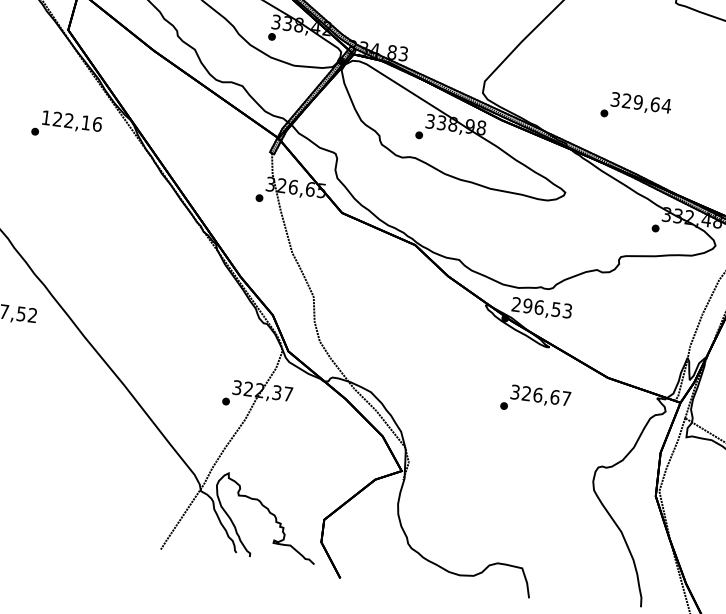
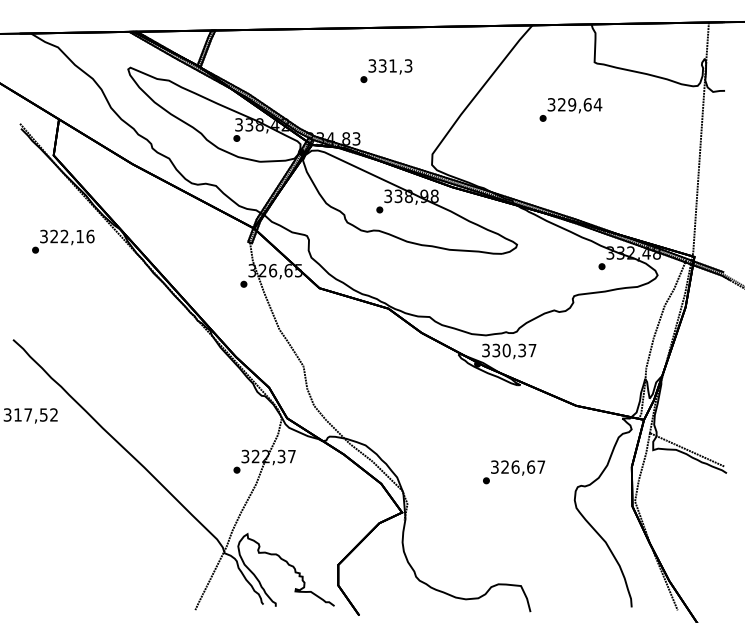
text: (635, 107) -> (570, 109), moved
text: (45, 117) -> (43, 236), 122,16 -> 322,16
text: (542, 307) -> (509, 350), 296,53 -> 330,37
text: (536, 400) -> (514, 472), moved

